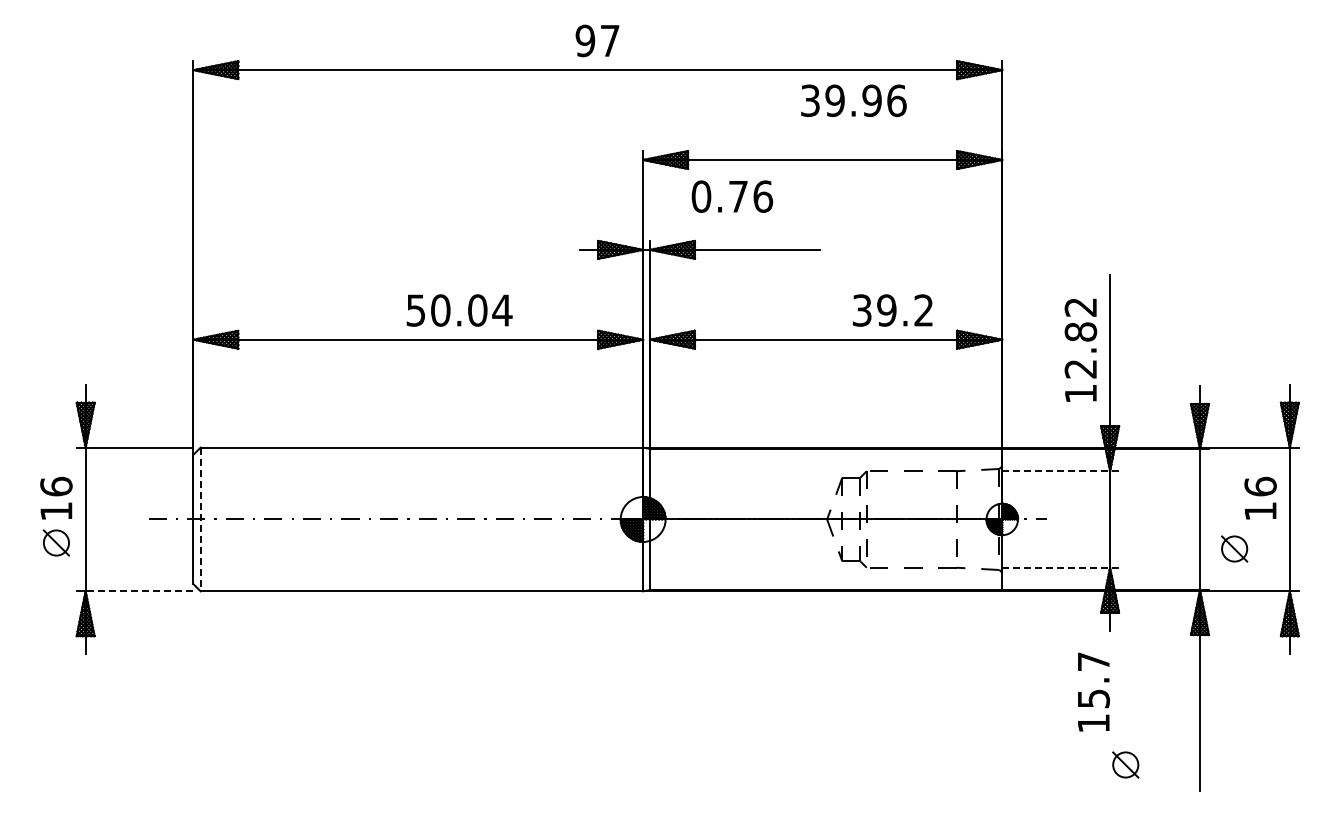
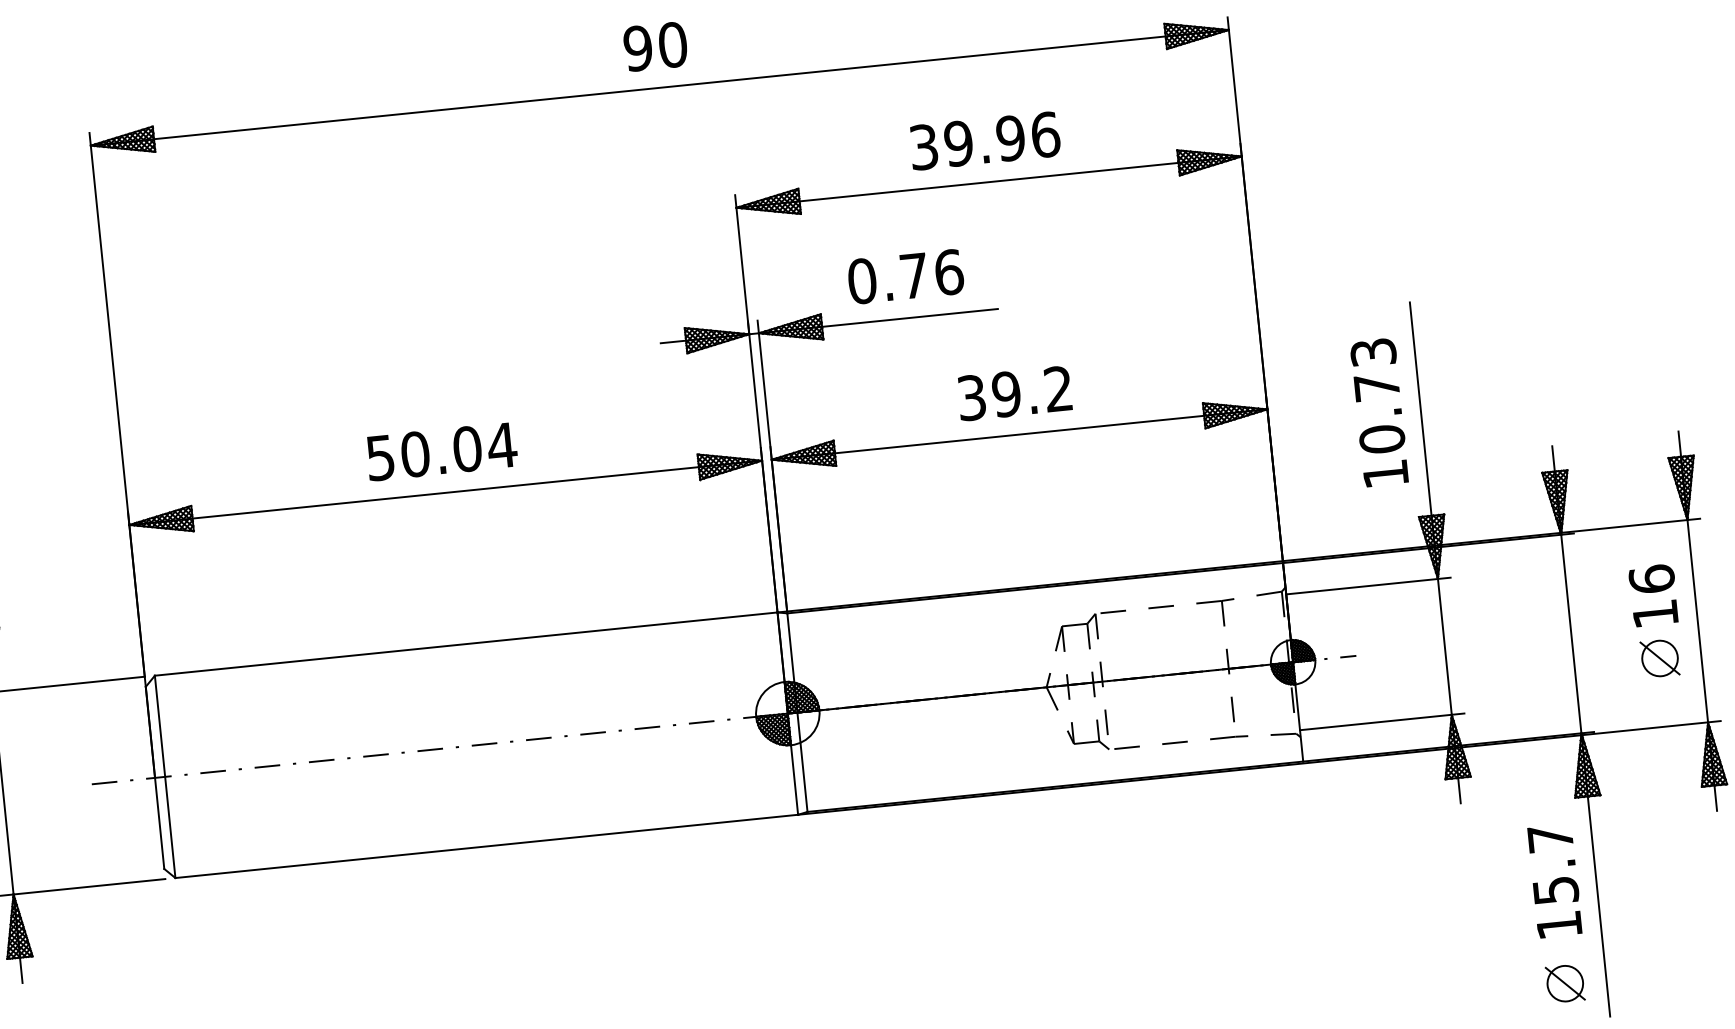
text: (609, 40) -> (671, 44), 97 -> 90
text: (853, 100) -> (984, 140), moved
text: (732, 196) -> (905, 276), moved
text: (459, 310) -> (441, 451), moved
text: (892, 310) -> (1014, 393), moved
text: (1080, 338) -> (1377, 396), 12.82 -> 10.73
line: (1060, 471) -> (1368, 586), dashed -> solid
line: (200, 519) -> (164, 776), dashed -> solid
part: (1234, 548) -> (1659, 657), moved
line: (1061, 567) -> (1383, 721), dashed -> solid
line: (139, 591) -> (89, 886), dashed -> solid
text: (1093, 691) -> (1554, 880), moved
part: (1125, 764) -> (1564, 983), moved

